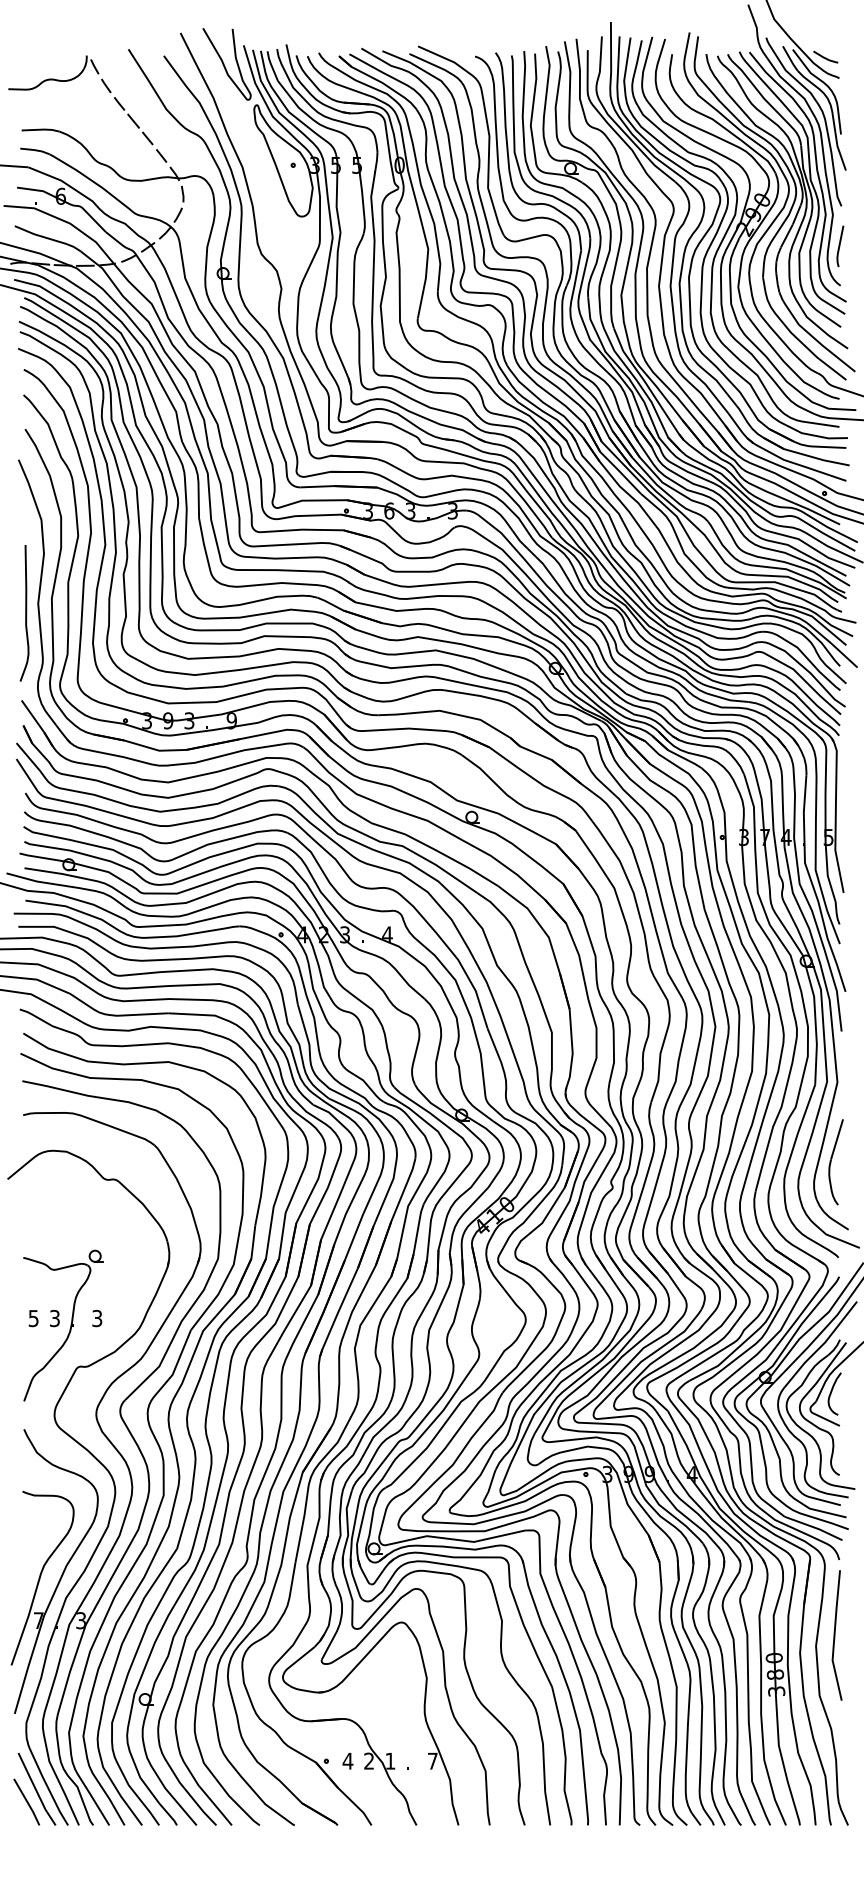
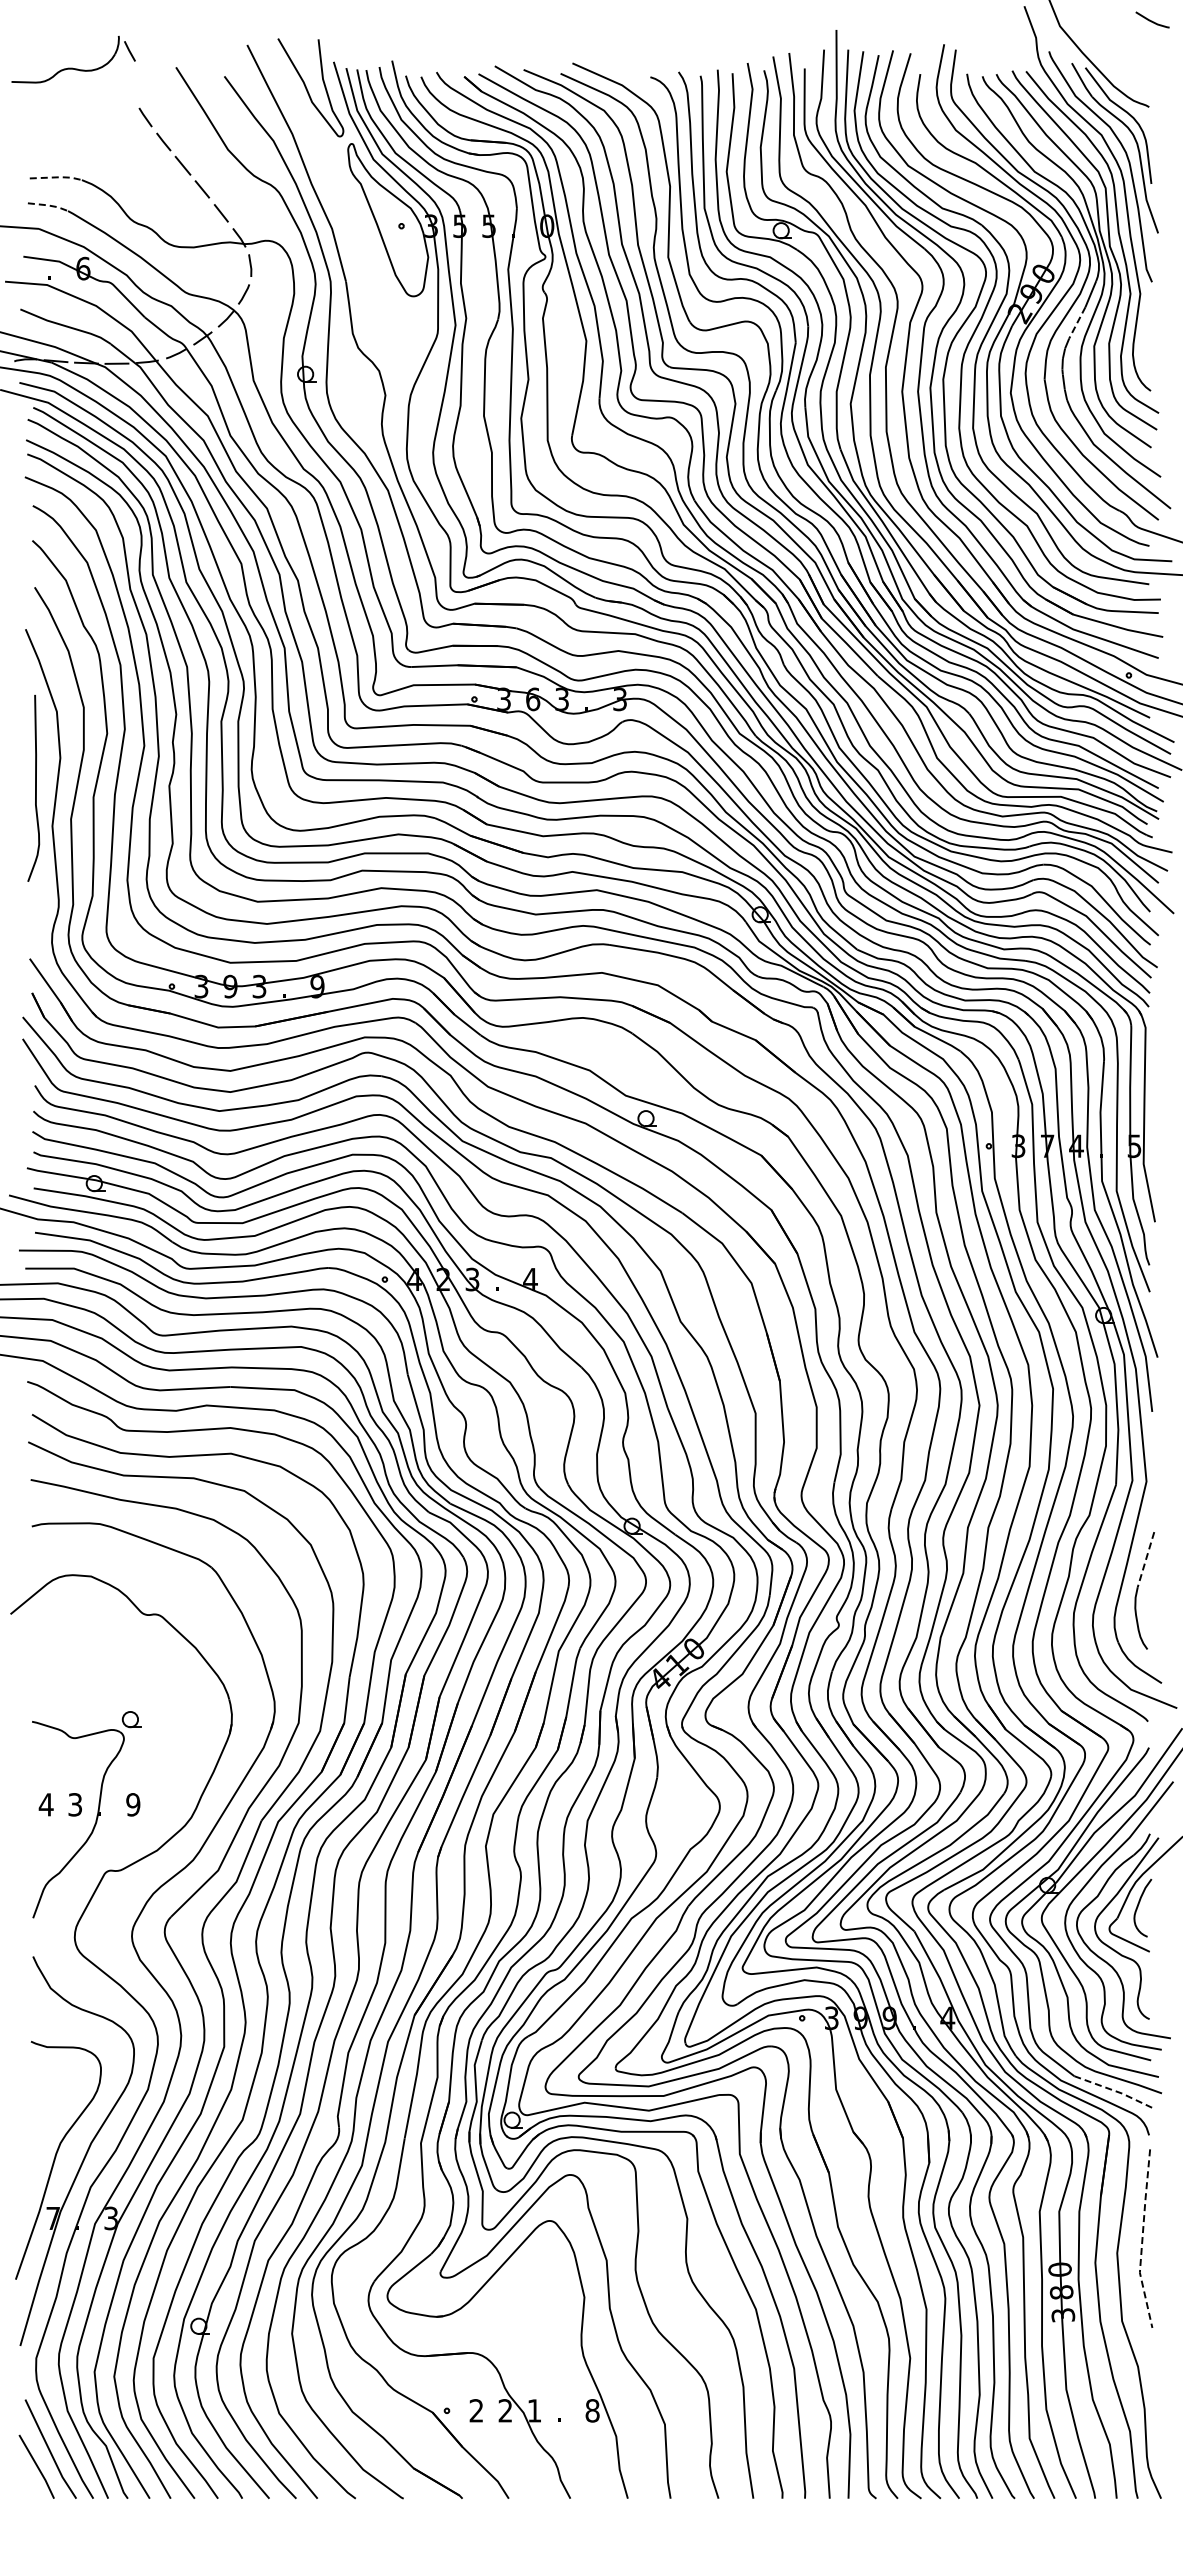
line: (825, 57) -> (1152, 20), moved
part: (52, 78) -> (72, 67), moved
line: (41, 129) -> (57, 177), solid -> dashed
line: (35, 150) -> (48, 205), solid -> dashed
line: (787, 235) -> (1077, 322), solid -> dashed
line: (840, 245) -> (1150, 336), removed
curve: (25, 612) -> (35, 787), moved
line: (837, 1139) -> (1146, 1559), solid -> dashed
text: (33, 1318) -> (45, 1804), 5 -> 4
text: (97, 1318) -> (133, 1804), 3 -> 9
line: (814, 1527) -> (1115, 2091), solid -> dashed
line: (834, 1636) -> (1142, 2239), solid -> dashed
text: (347, 1760) -> (476, 2410), 4 -> 2
text: (432, 1760) -> (592, 2410), 7 -> 8

